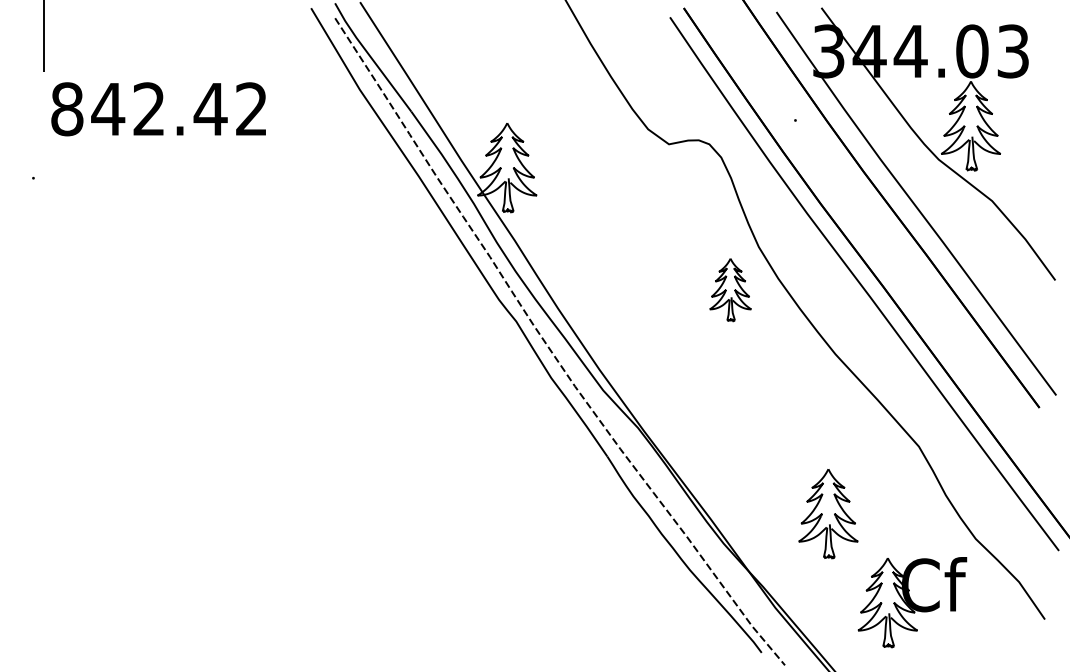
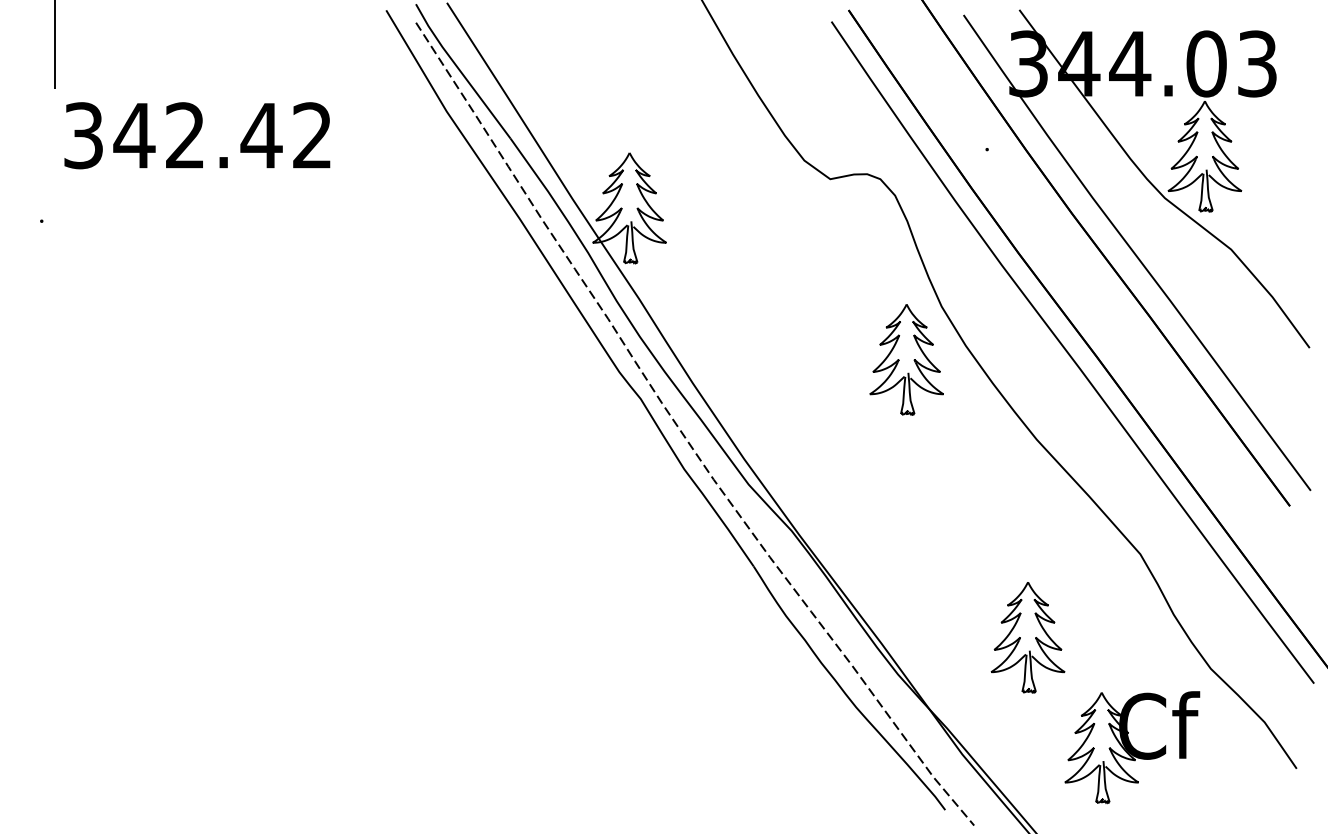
text: (67, 109) -> (83, 135), 842.42 -> 342.42
part: (730, 289) -> (906, 359), size x1.43

